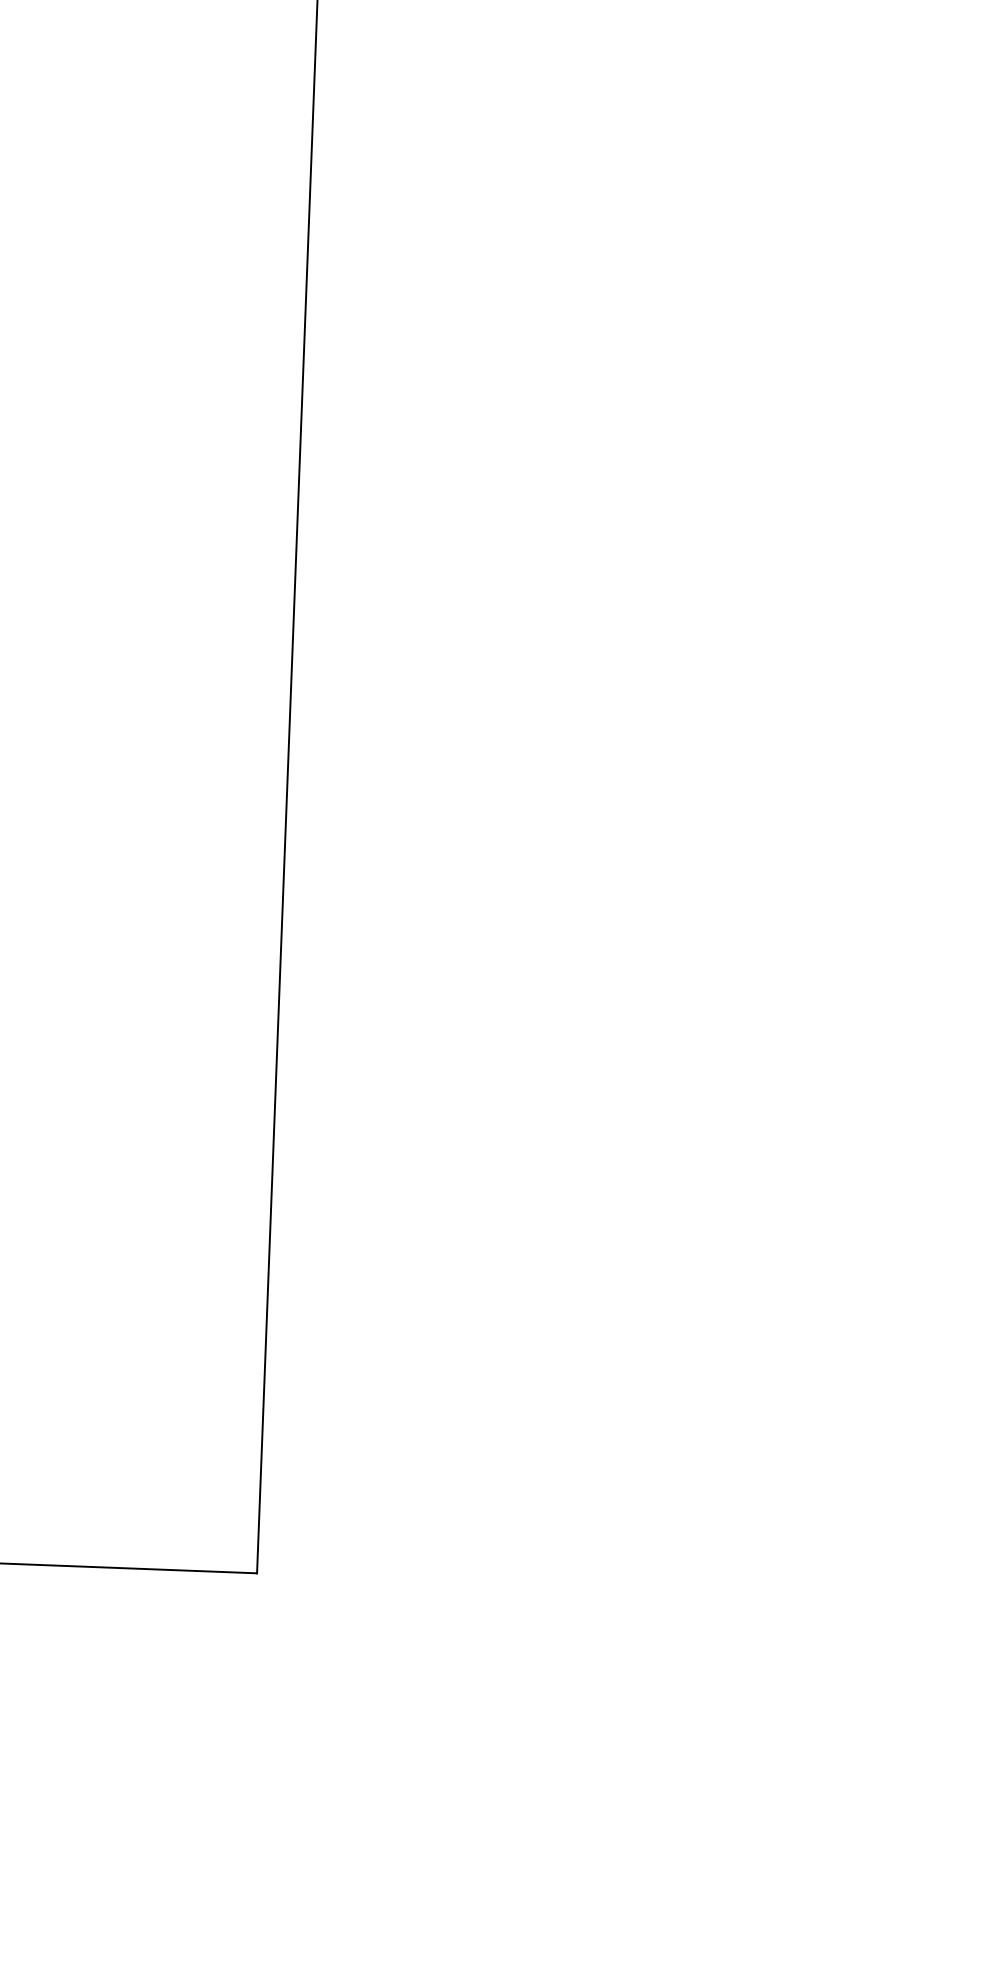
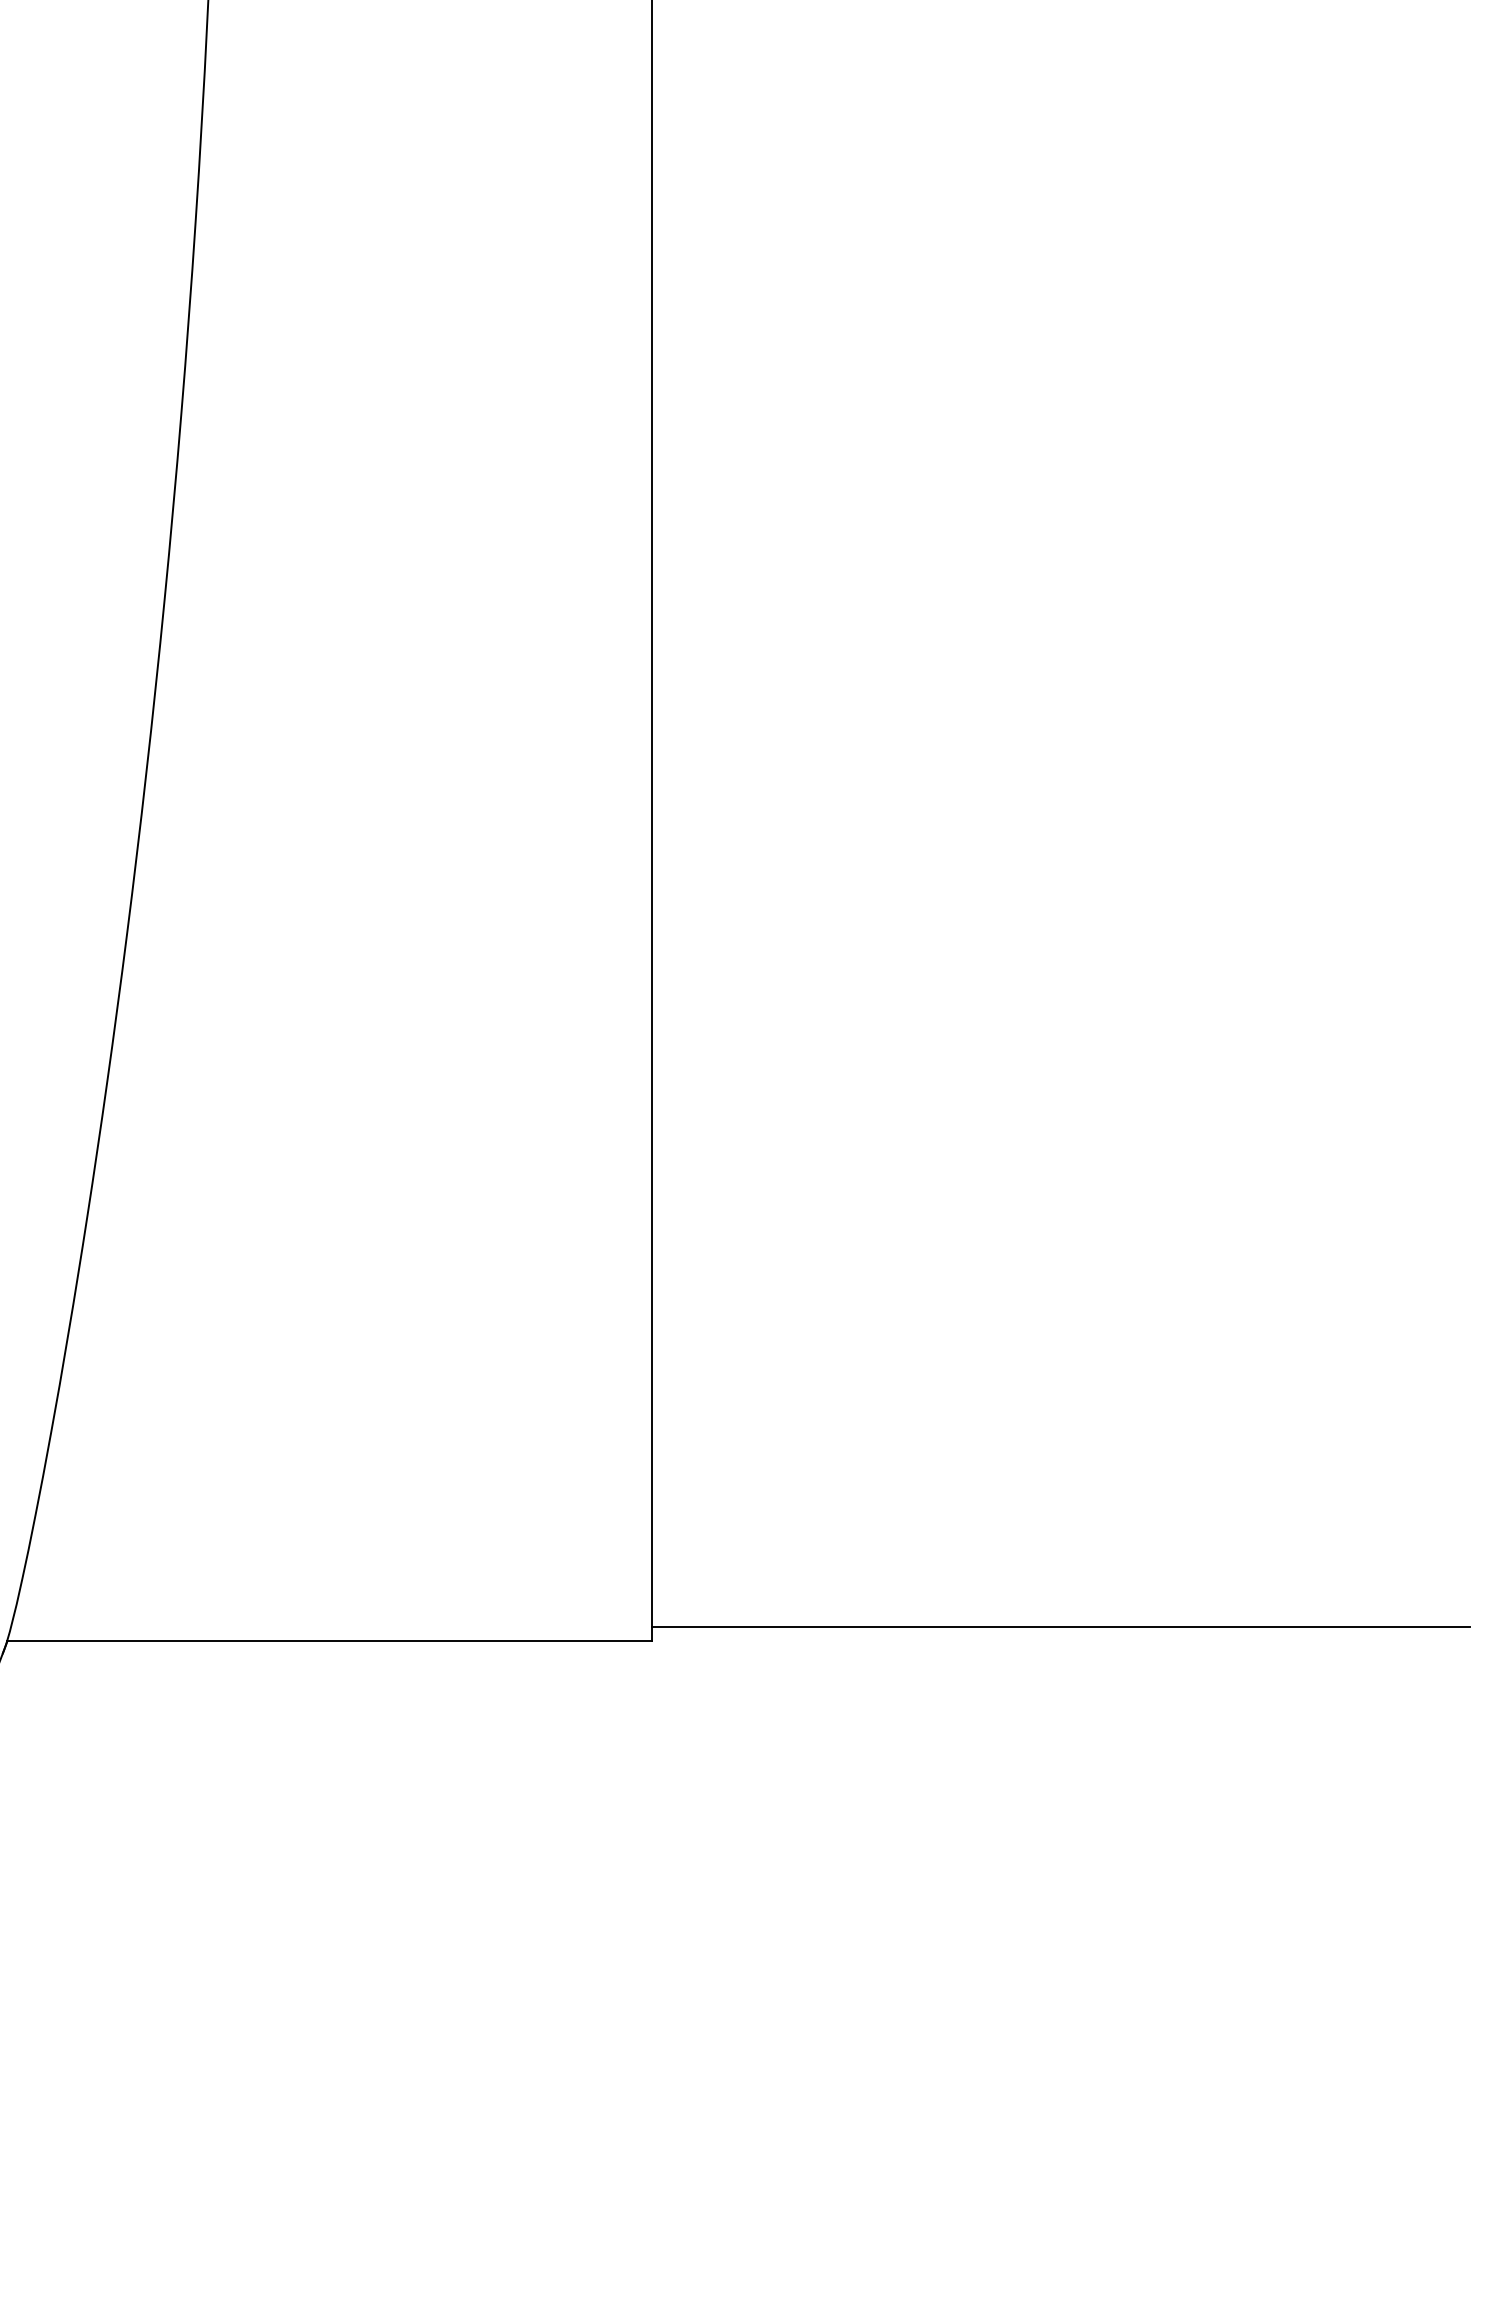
line: (614, 1574) -> (1060, 1626), added

